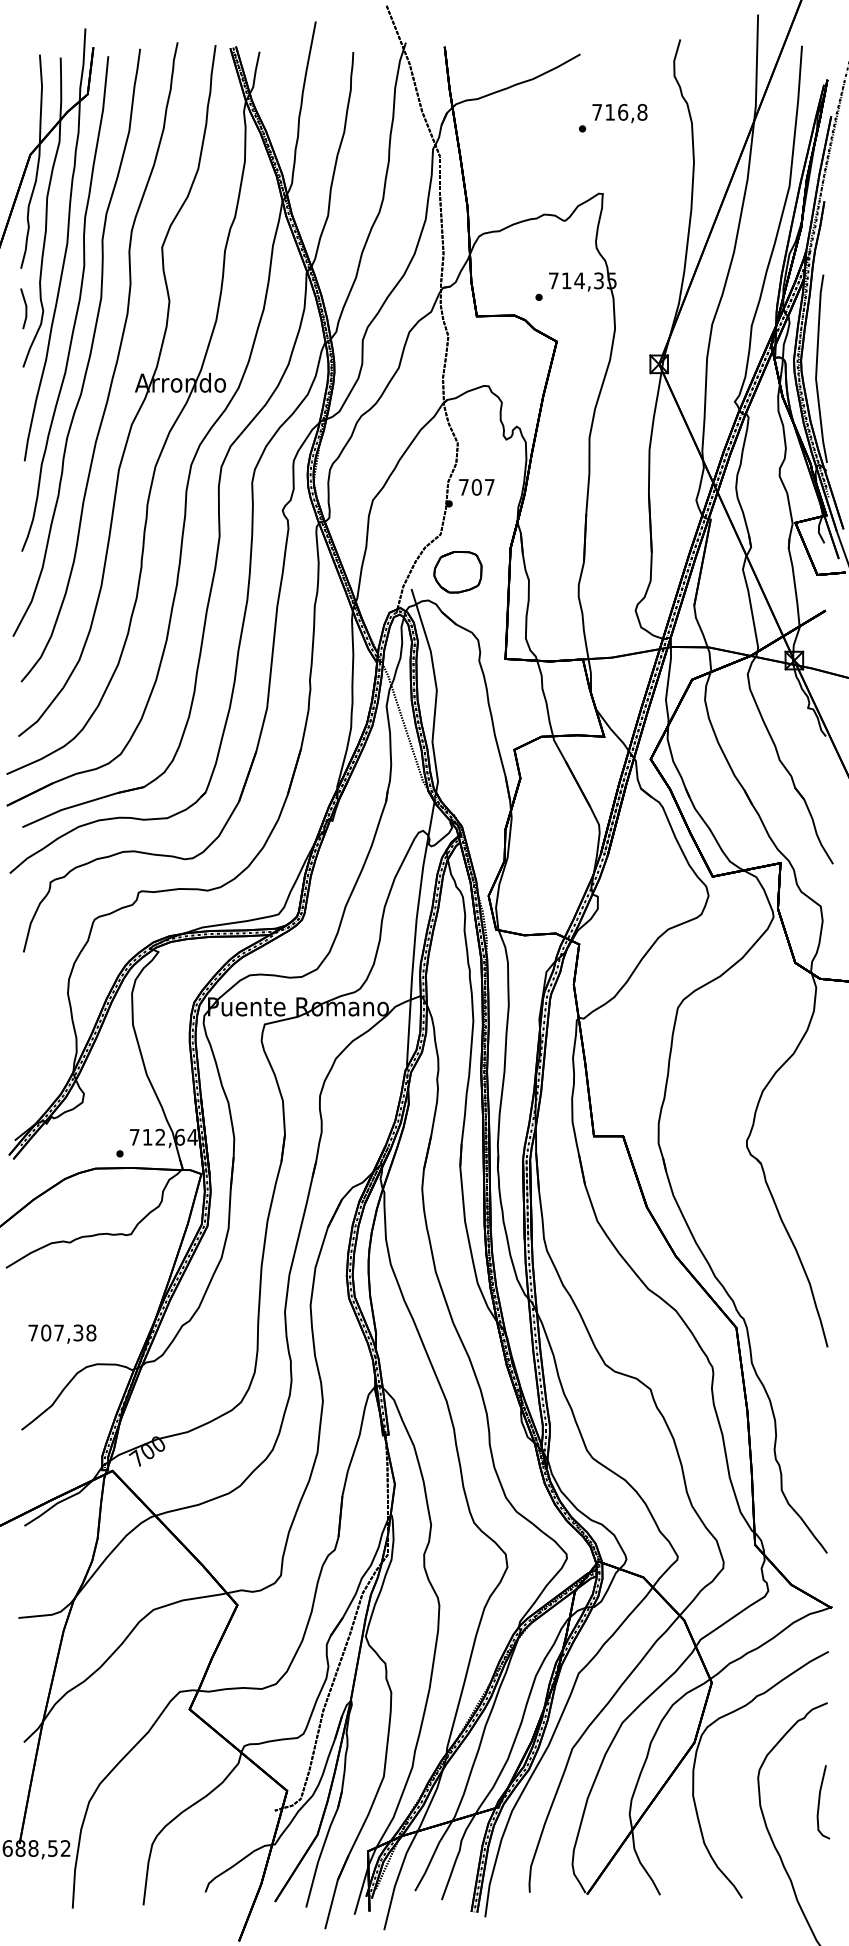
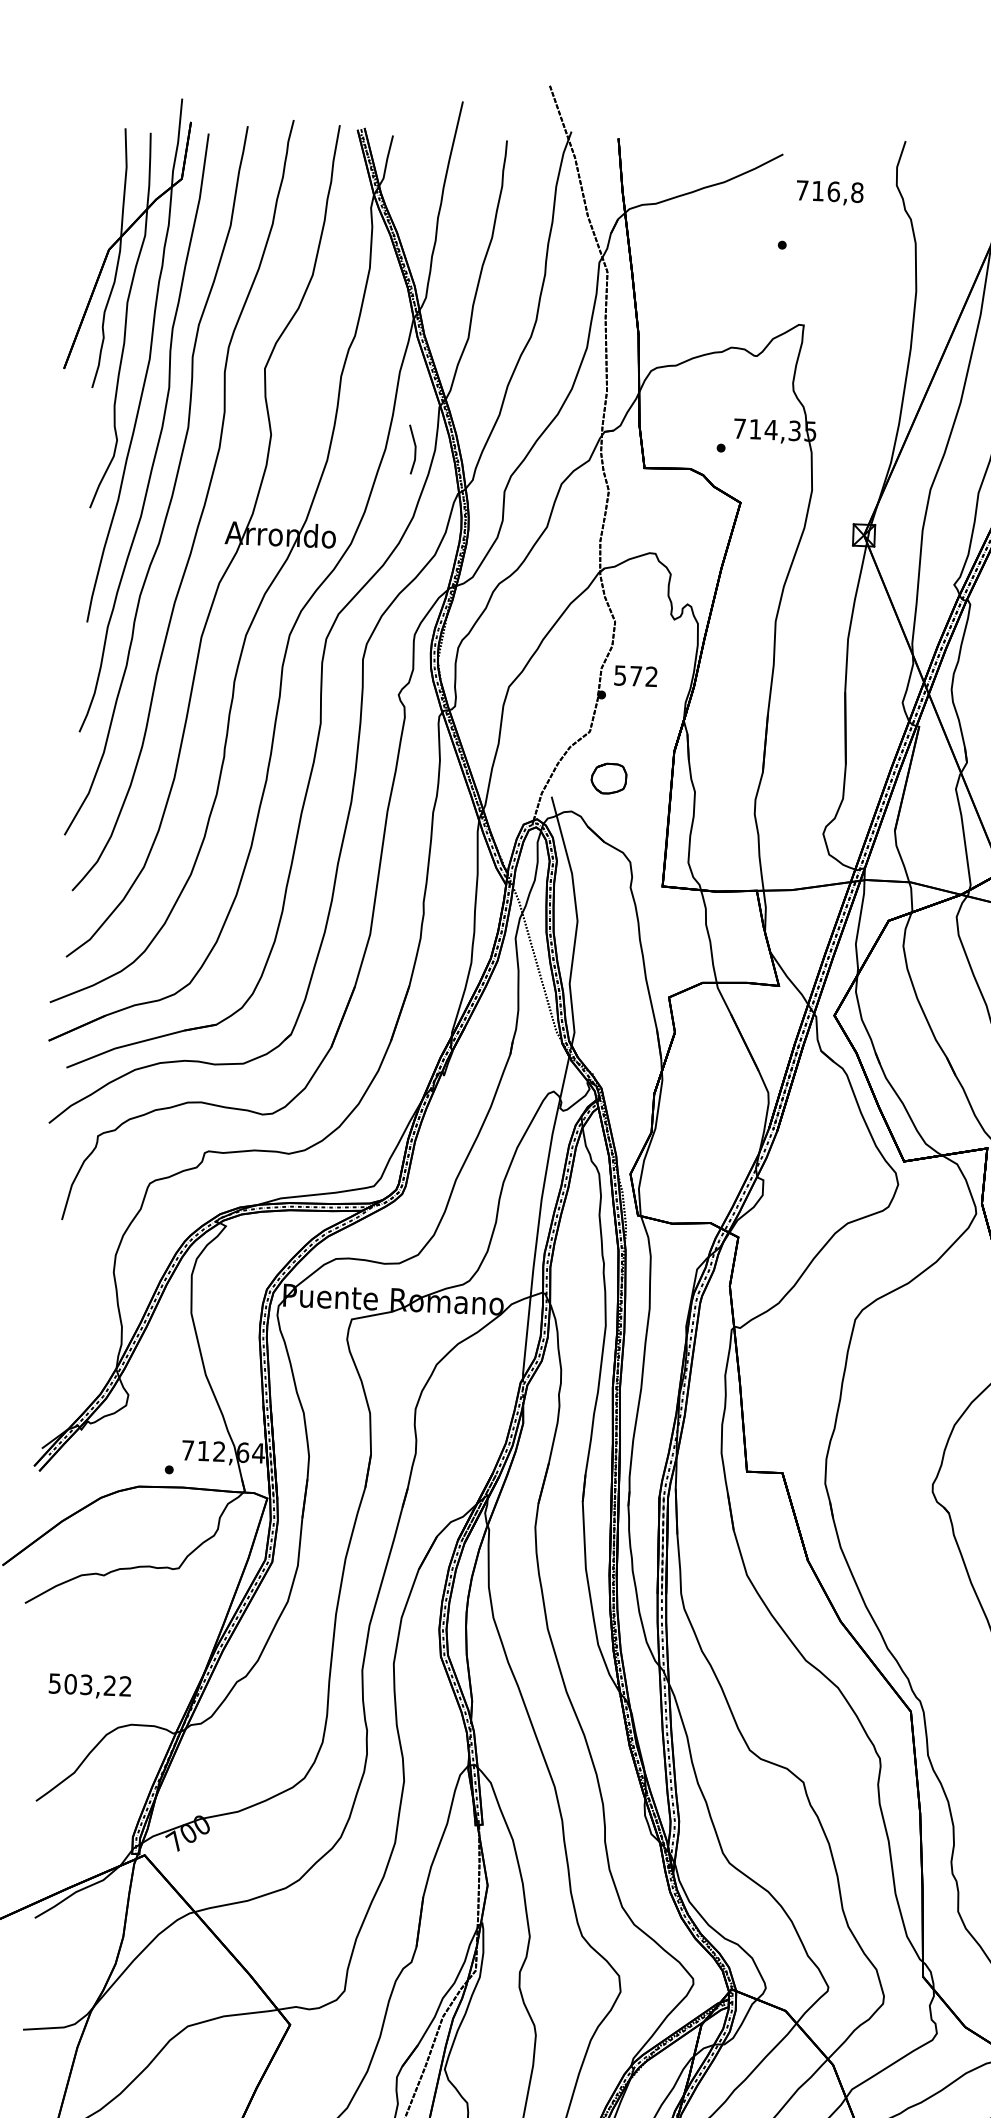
text: (619, 113) -> (829, 192), moved
line: (25, 308) -> (414, 449), moved
text: (476, 486) -> (635, 675), 707 -> 572
part: (457, 572) -> (608, 778), size x0.6
text: (62, 1332) -> (90, 1684), 707,38 -> 503,22

